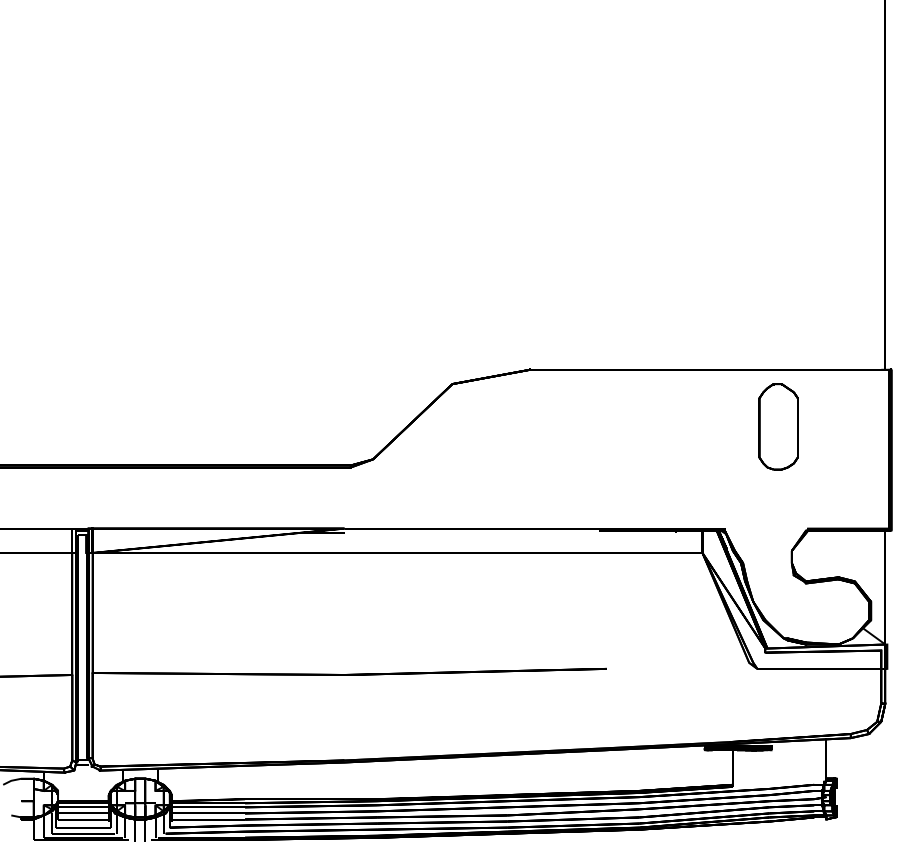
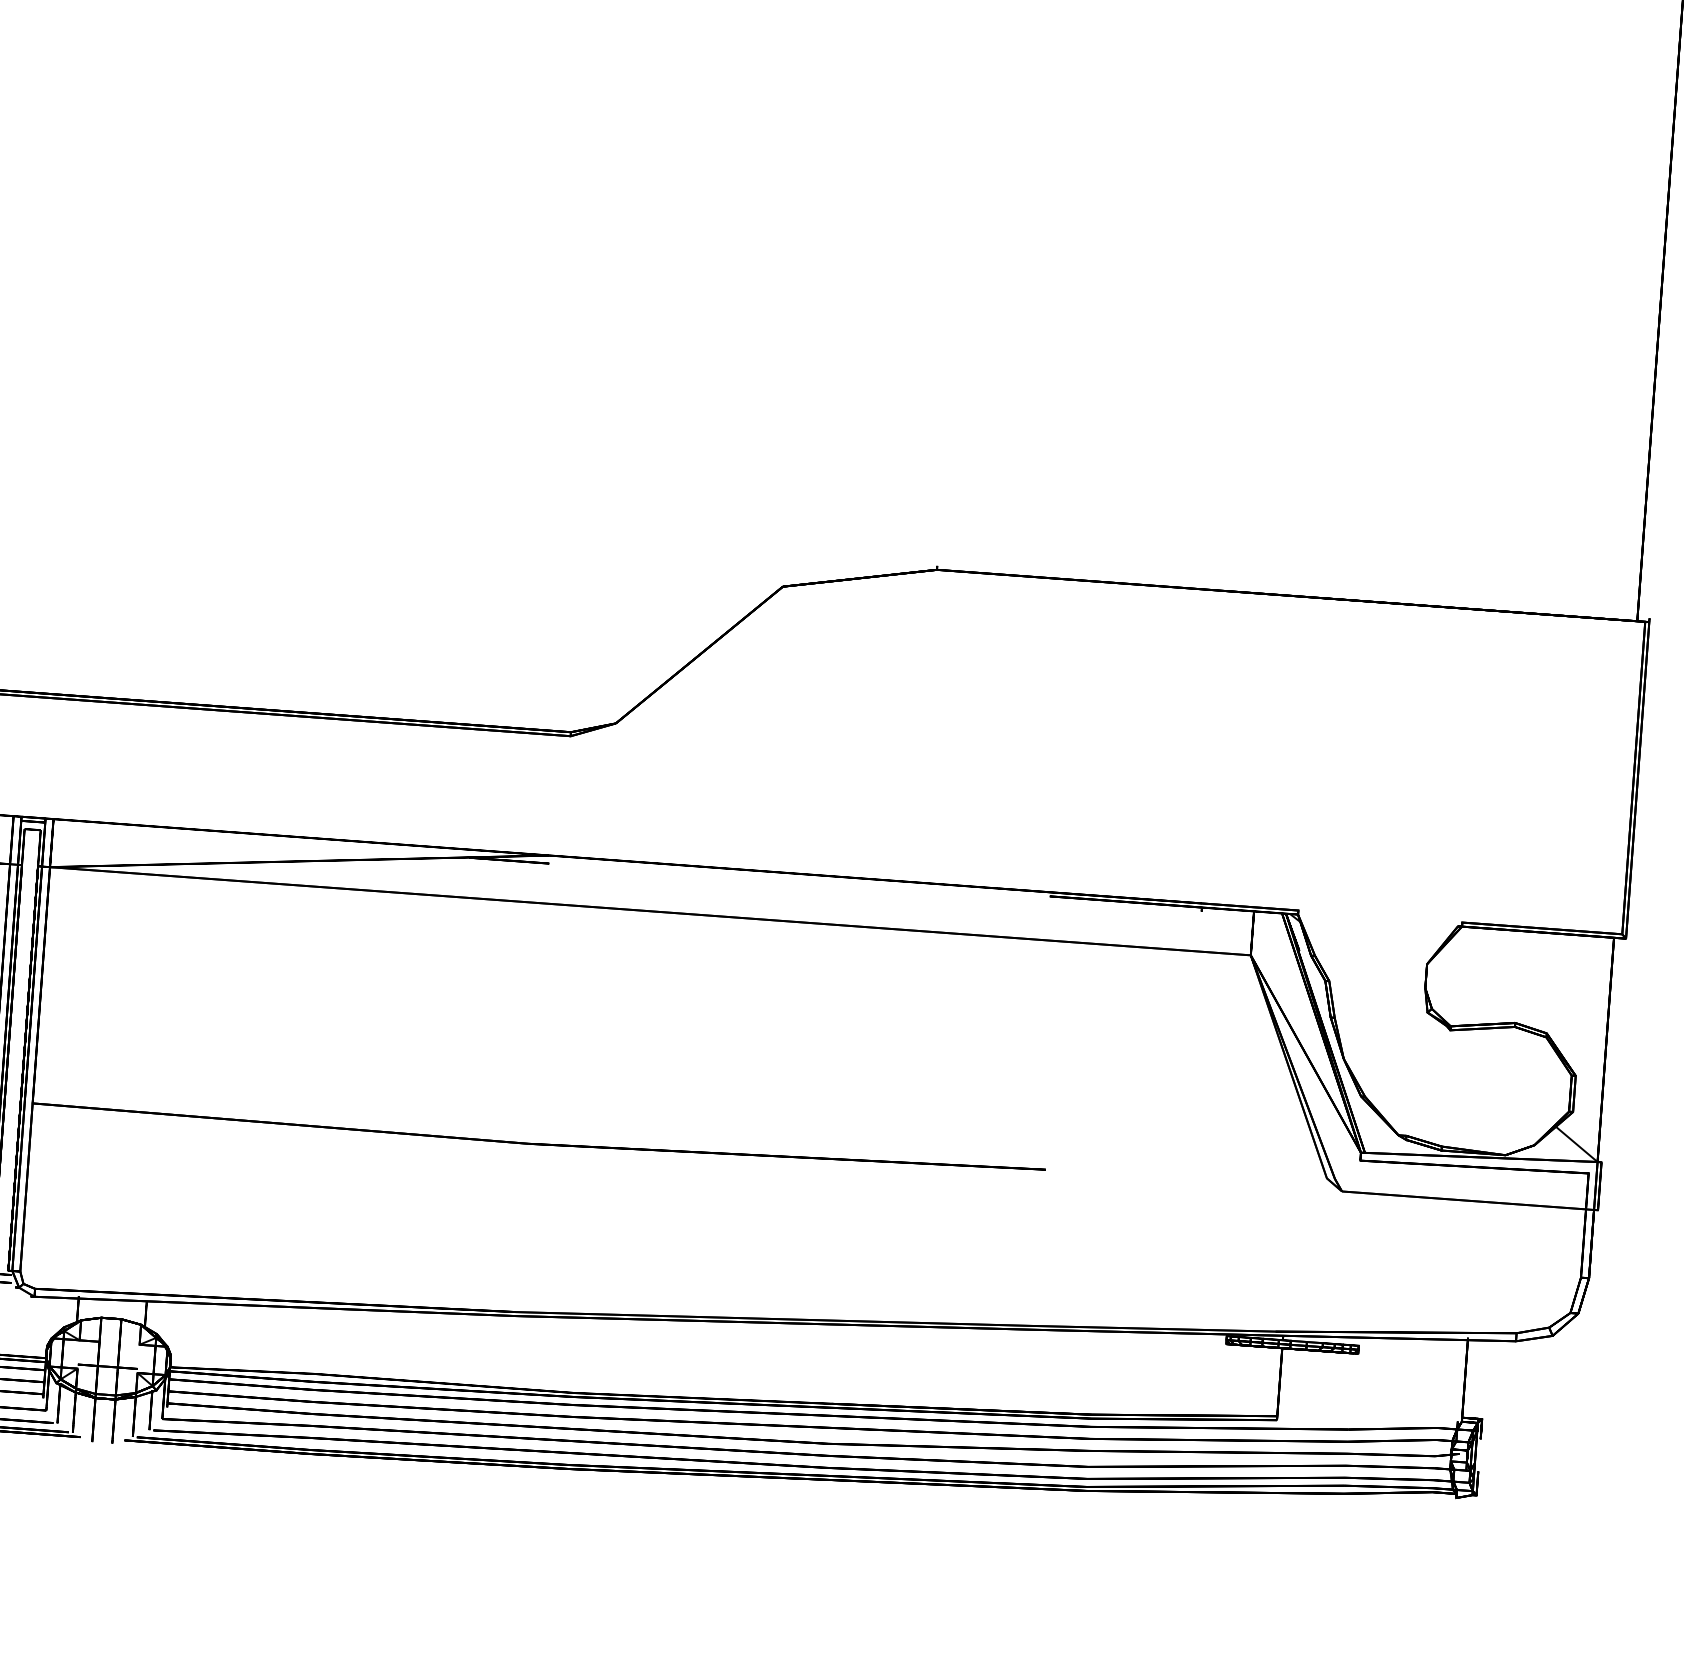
part: (778, 426) -> (1418, 717), removed

